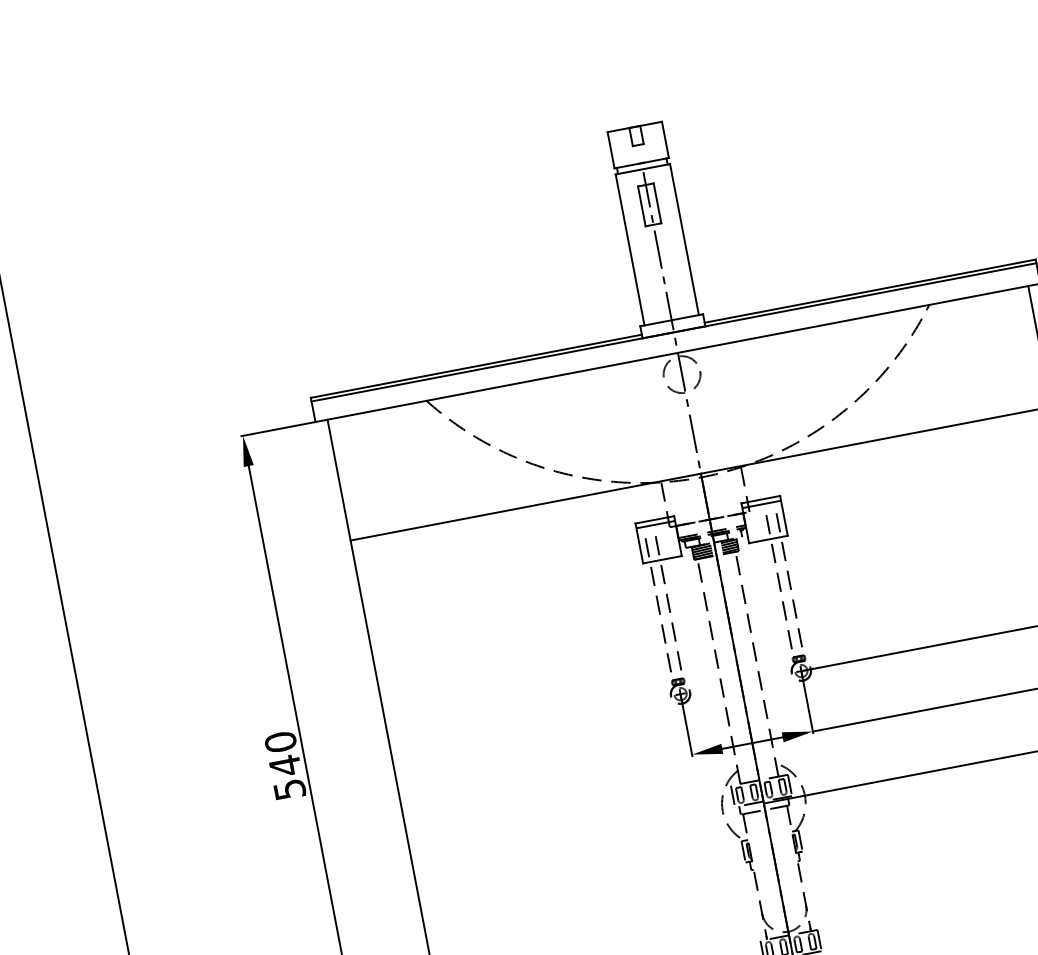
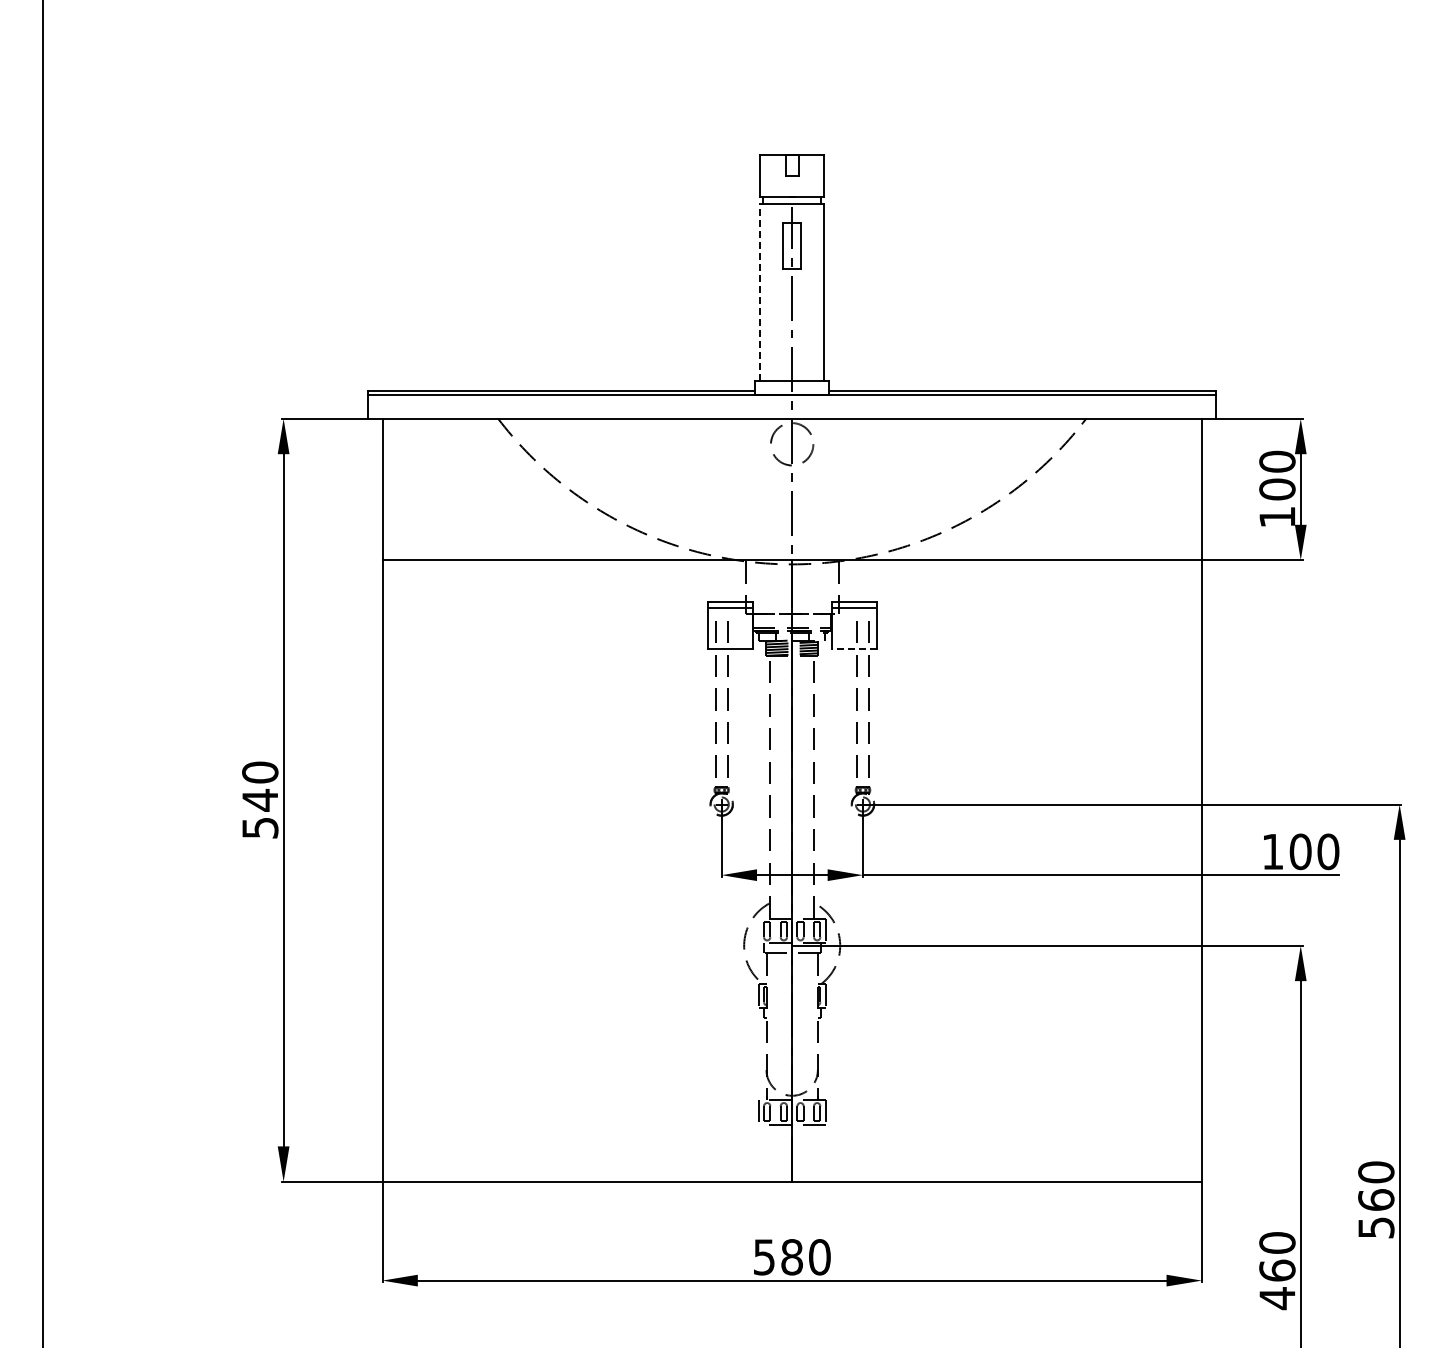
line: (630, 249) -> (760, 291), solid -> dashed
line: (768, 539) -> (854, 648), solid -> dashed
line: (732, 795) -> (758, 930), removed

